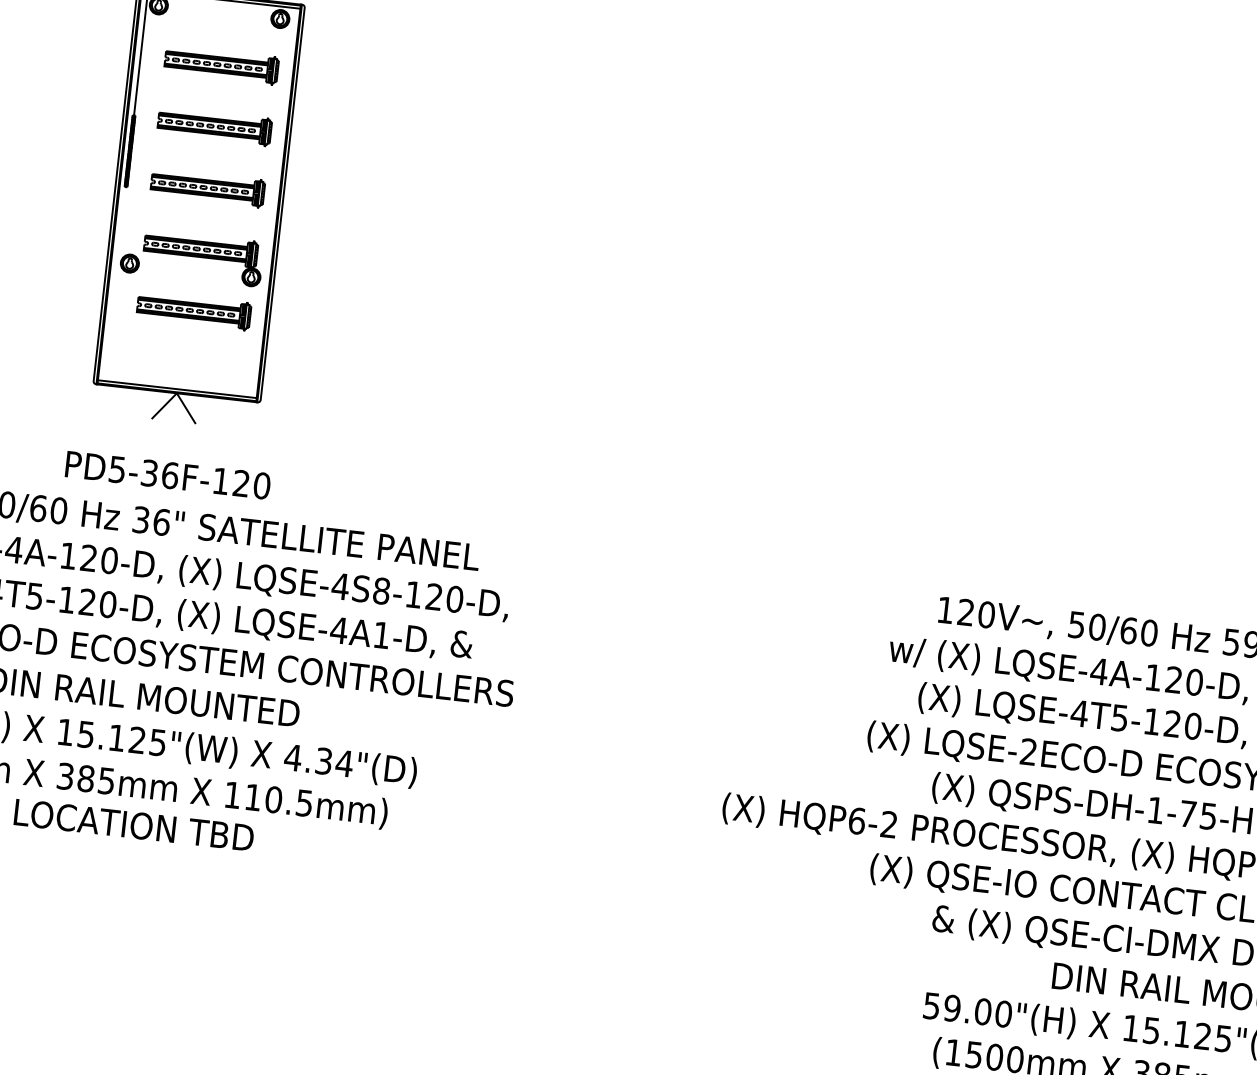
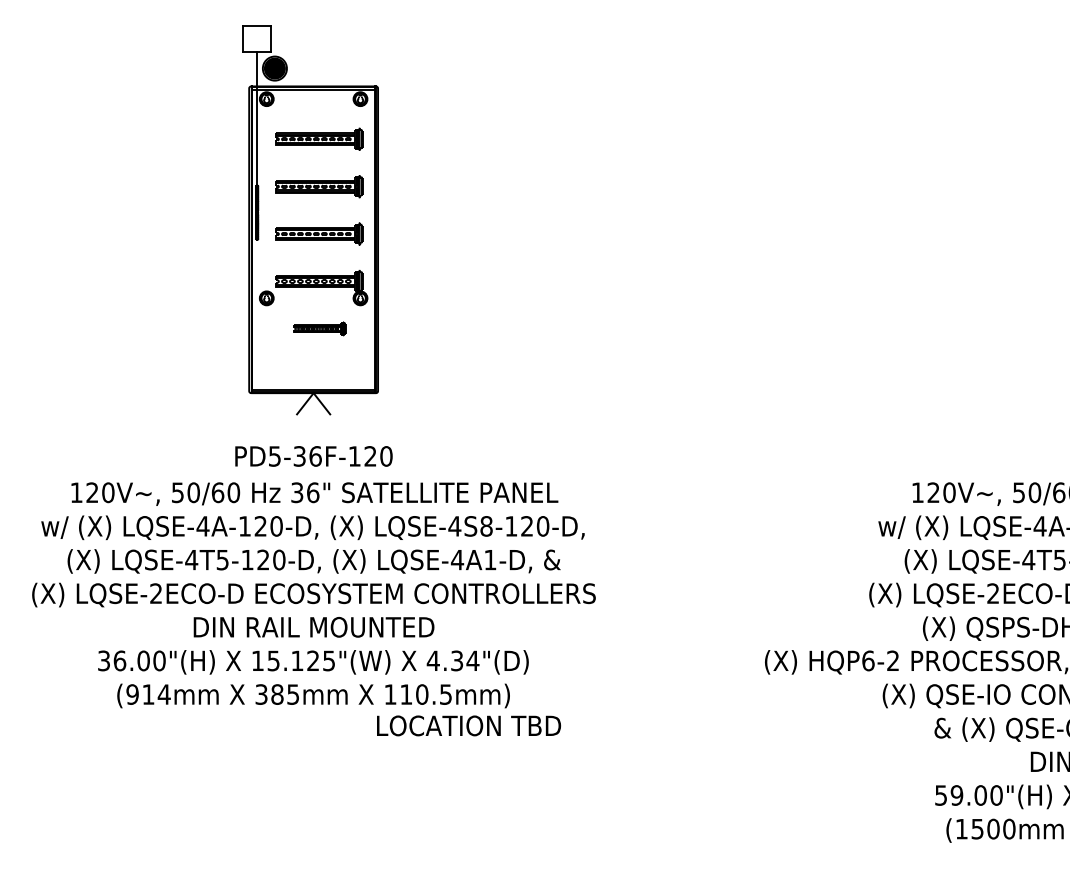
part: (193, 310) -> (319, 328), size x0.6
text: (133, 824) -> (468, 725), moved

